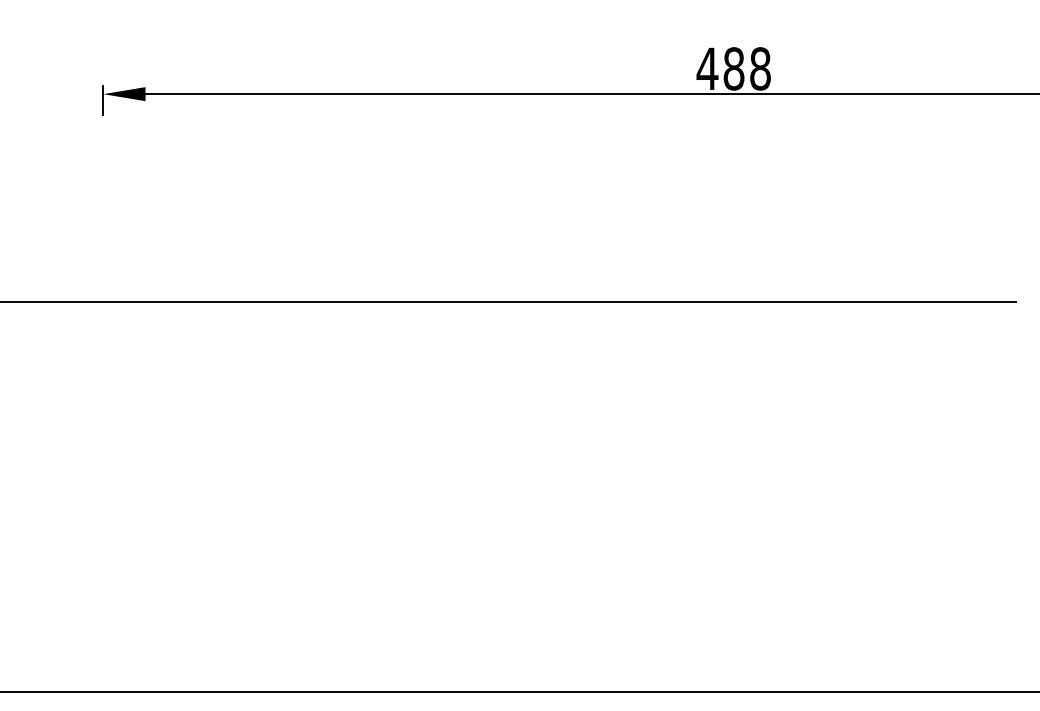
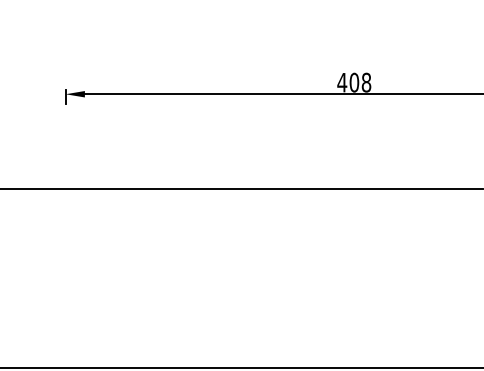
text: (734, 68) -> (354, 82), 488 -> 408

